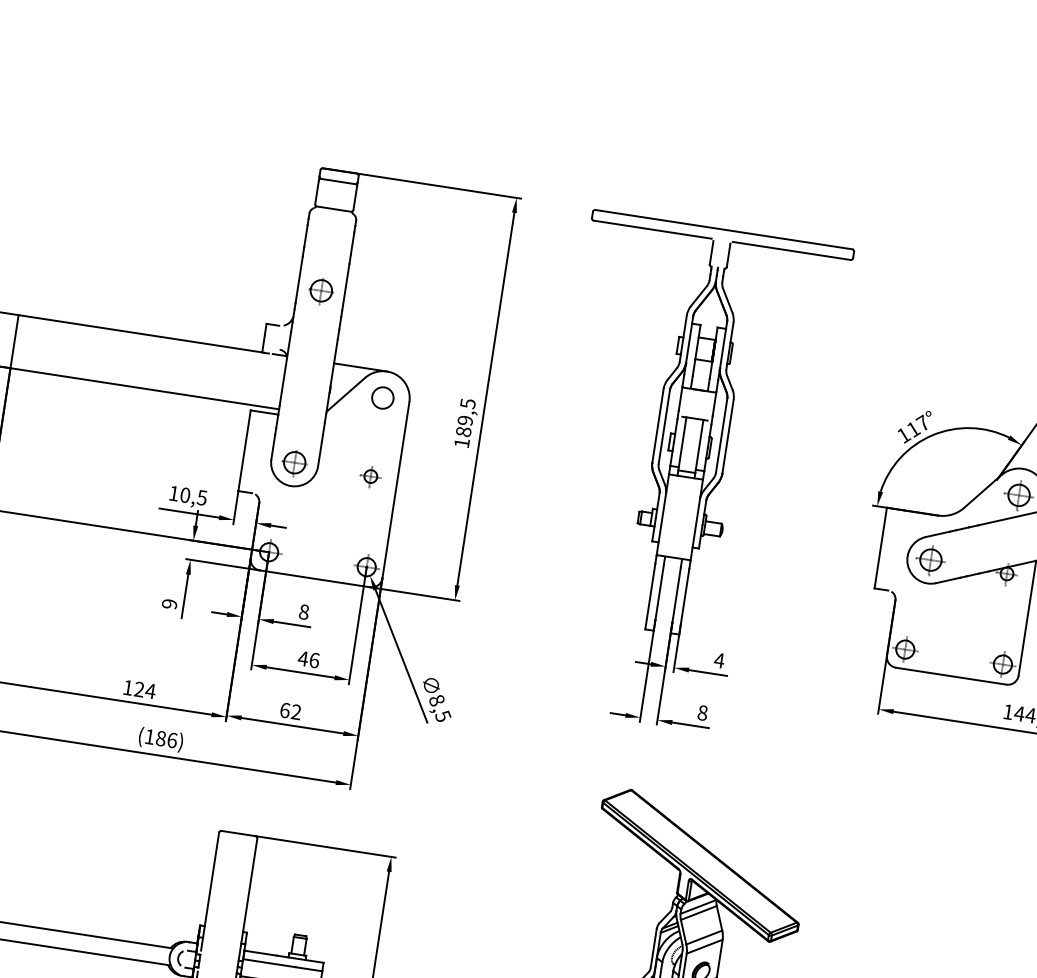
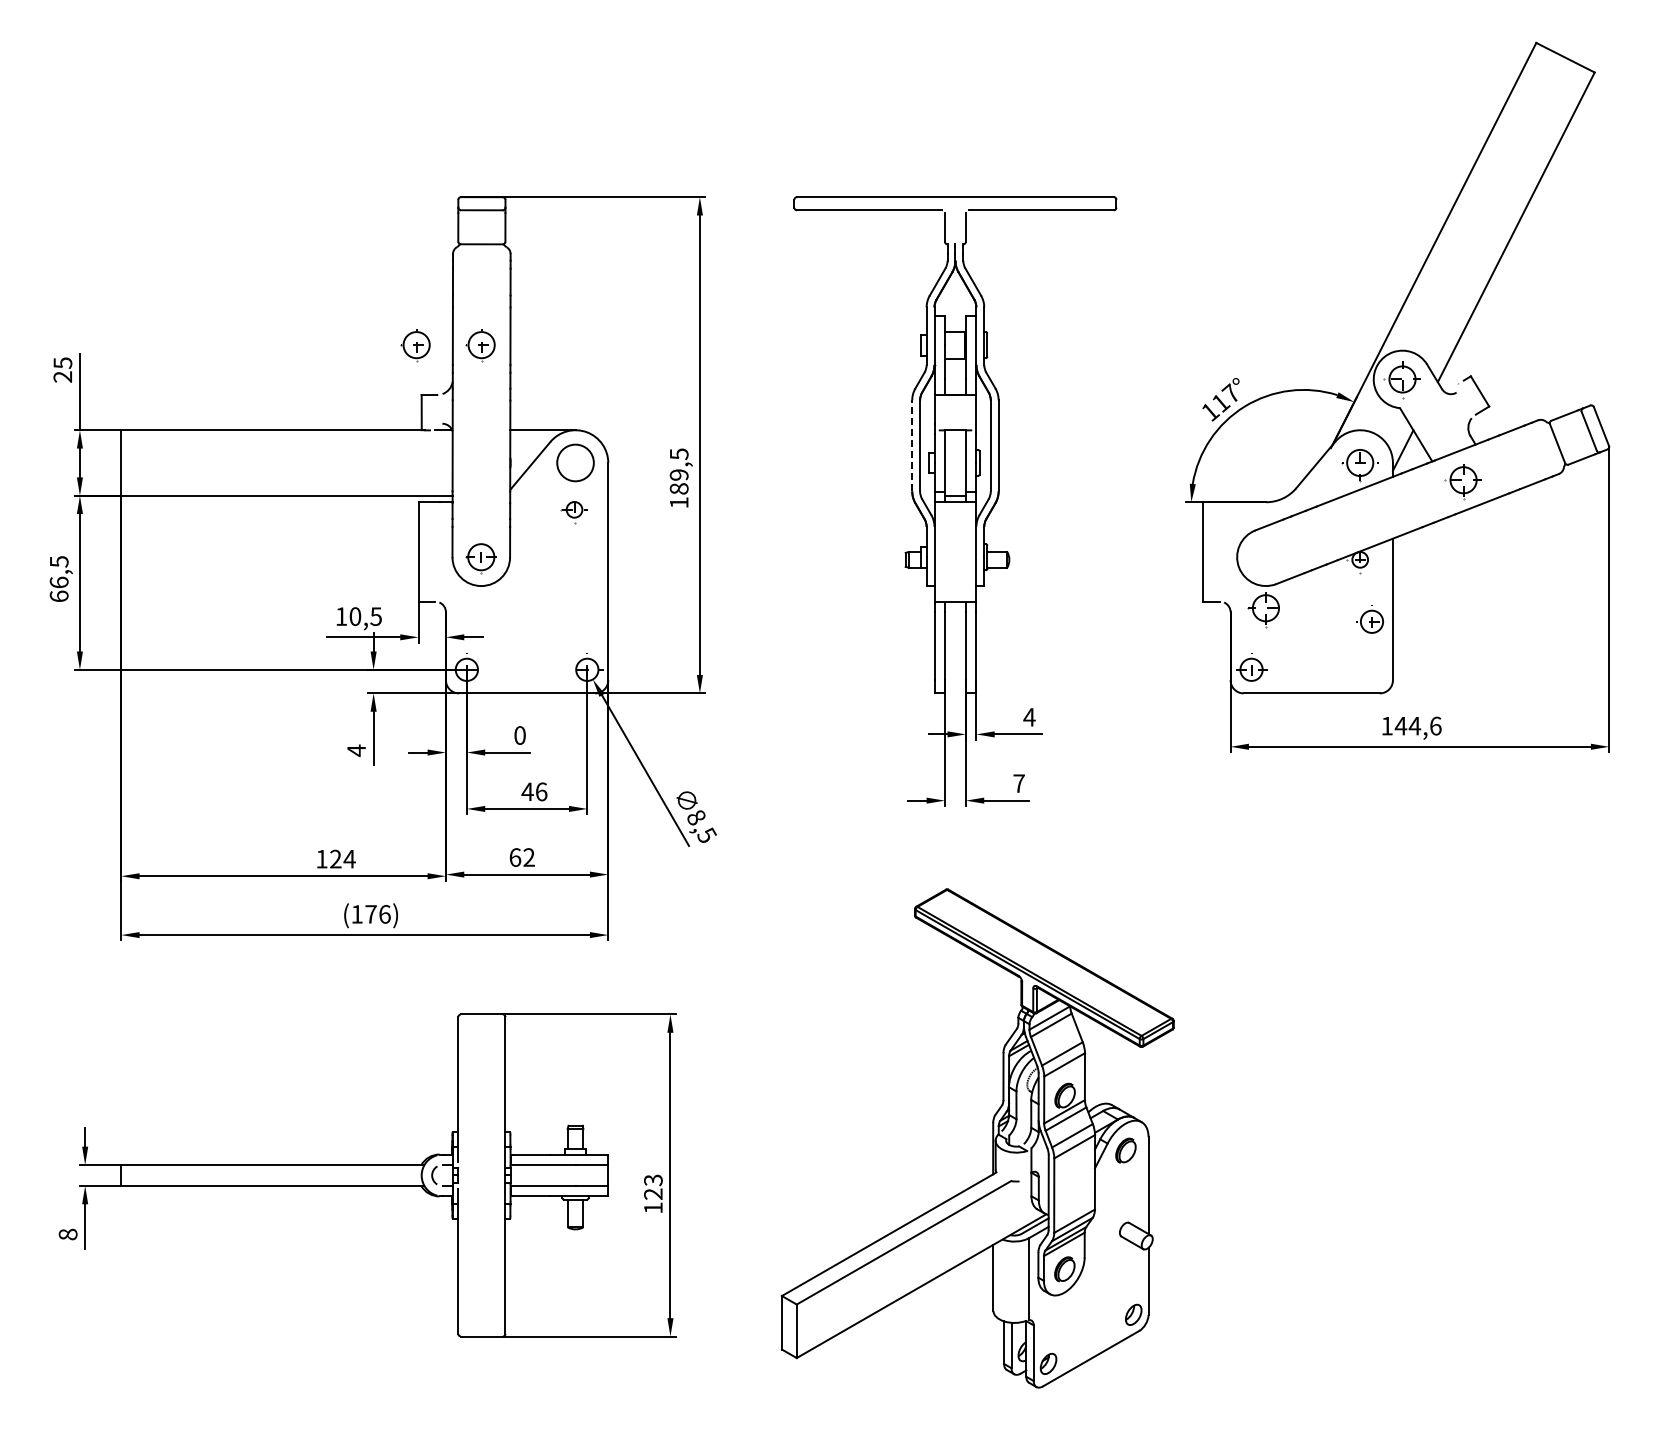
part: (267, 282) -> (415, 345), added
circle: (382, 397) -> (575, 462), size x1.4
line: (658, 425) -> (912, 445), solid -> dashed
part: (369, 478) -> (573, 512), moved
part: (928, 561) -> (1263, 610), moved
text: (169, 603) -> (356, 750), 9 -> 4
text: (303, 612) -> (519, 735), 8 -> 0
part: (1001, 662) -> (1369, 619), moved
text: (702, 712) -> (1018, 783), 8 -> 7
text: (160, 738) -> (370, 914), (186 -> (176

